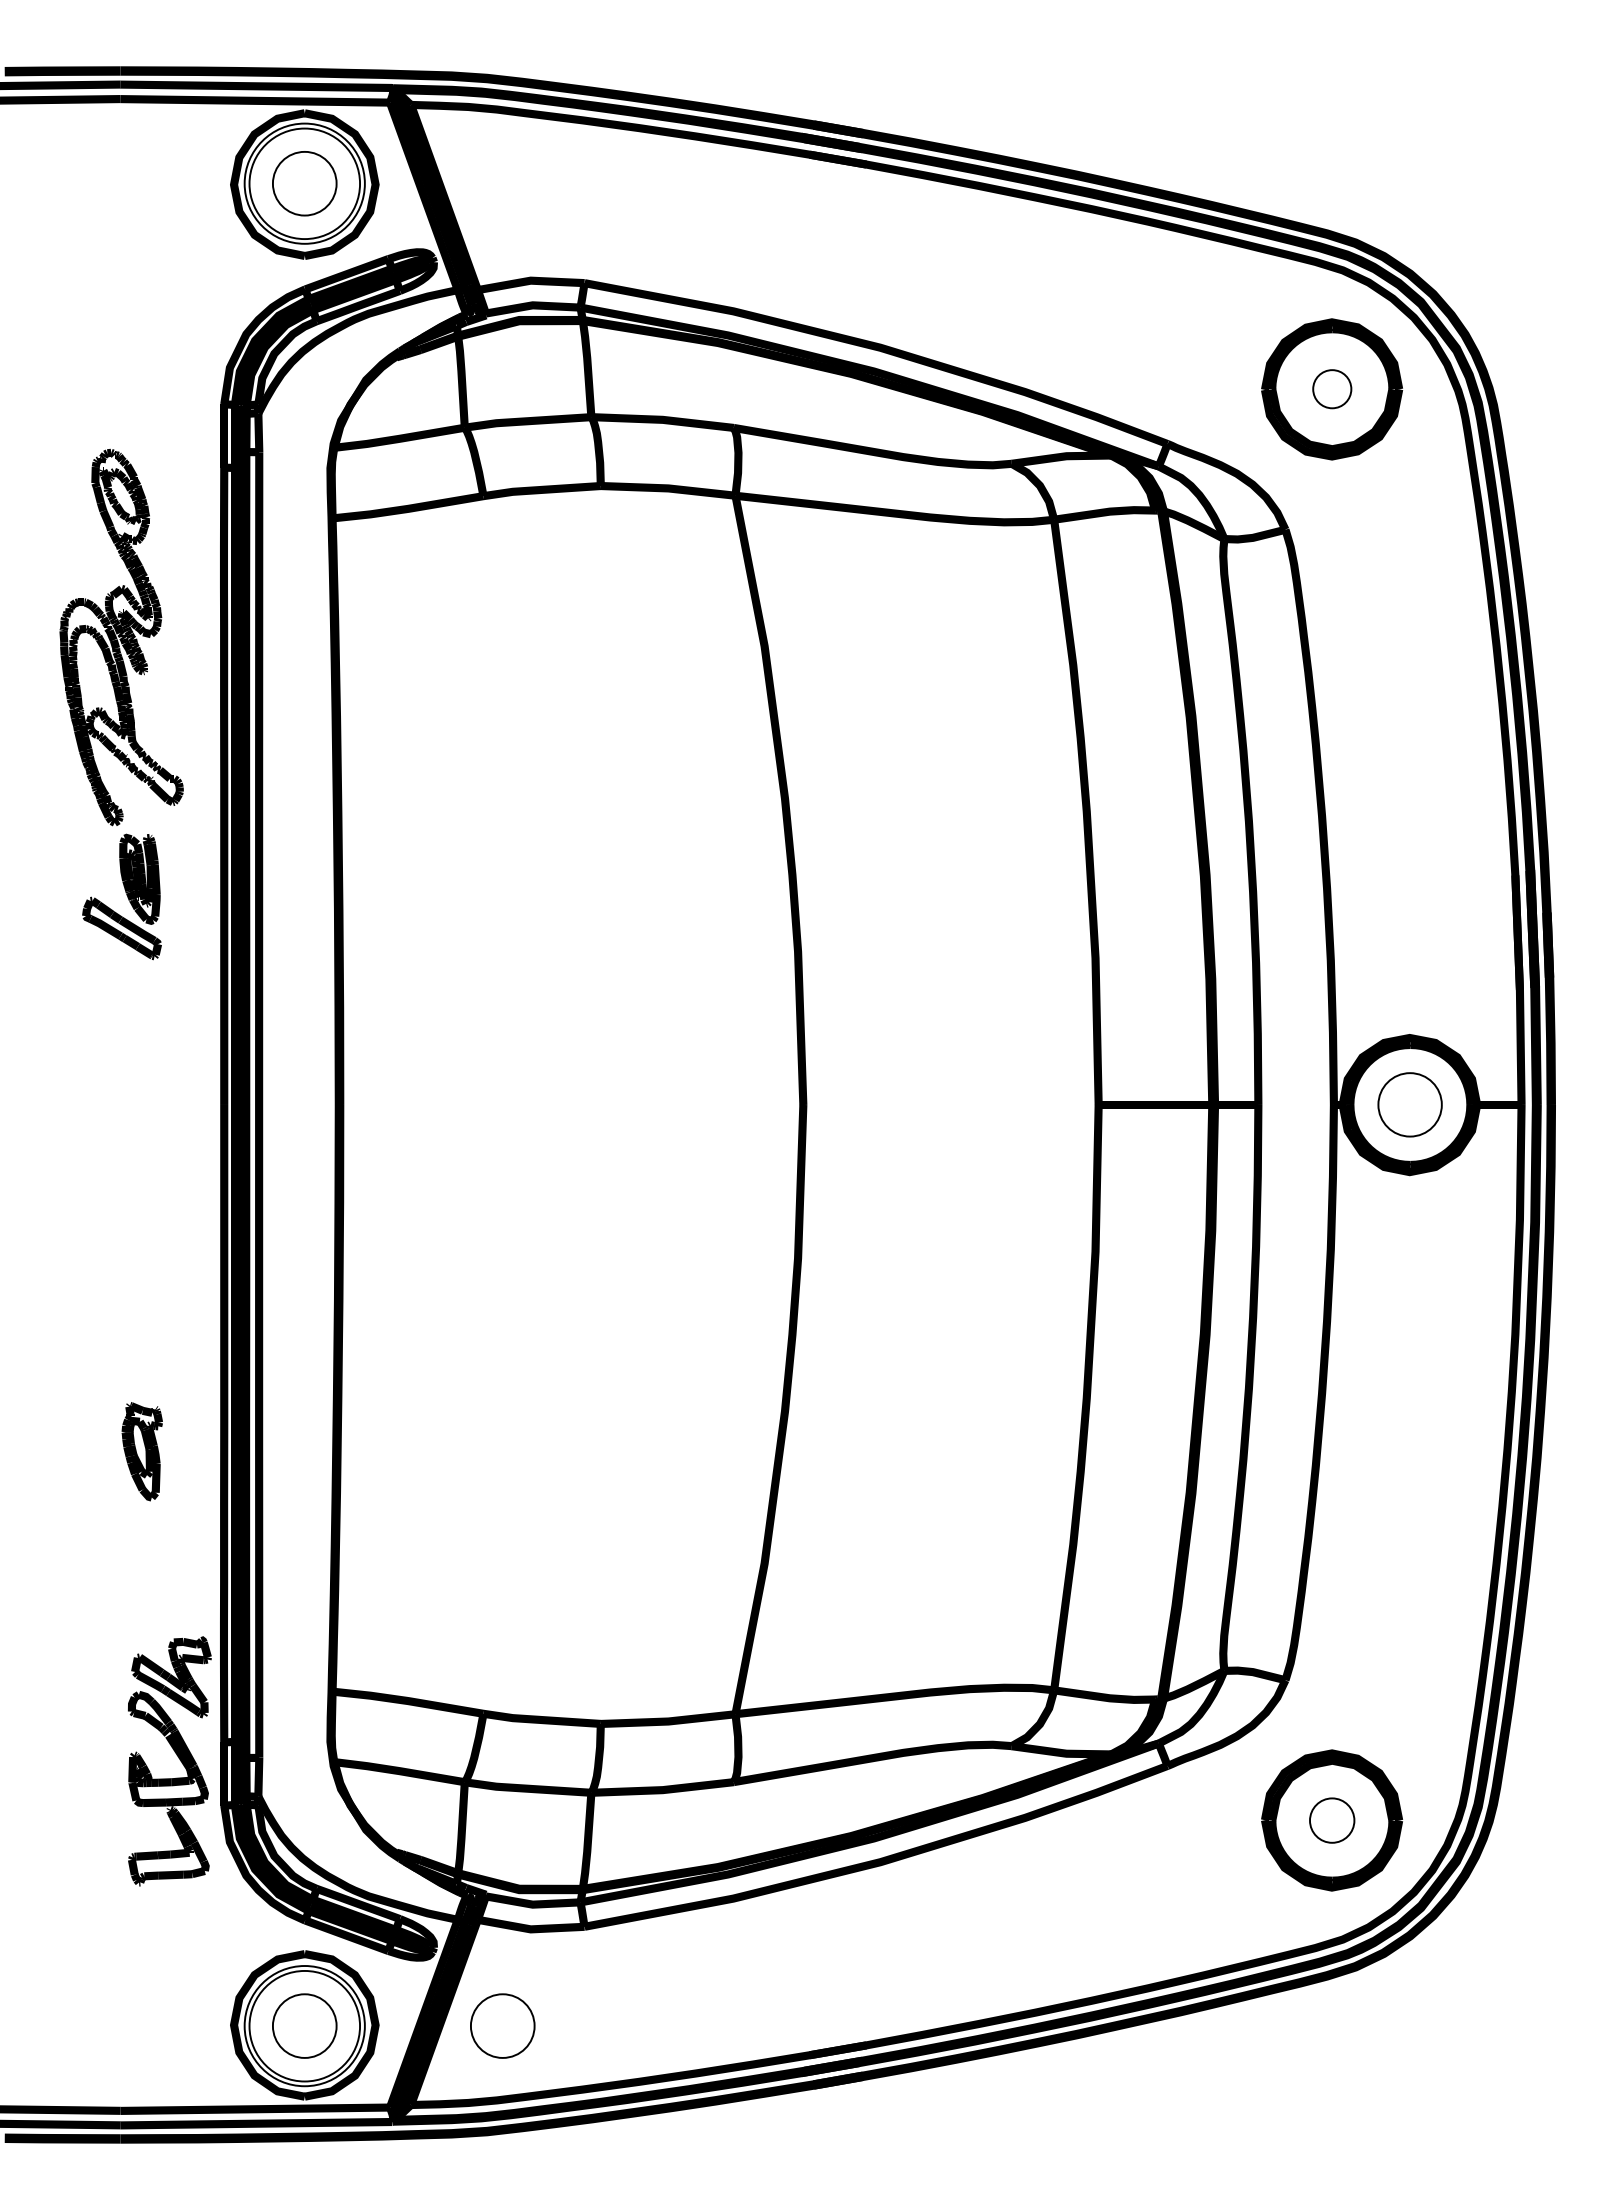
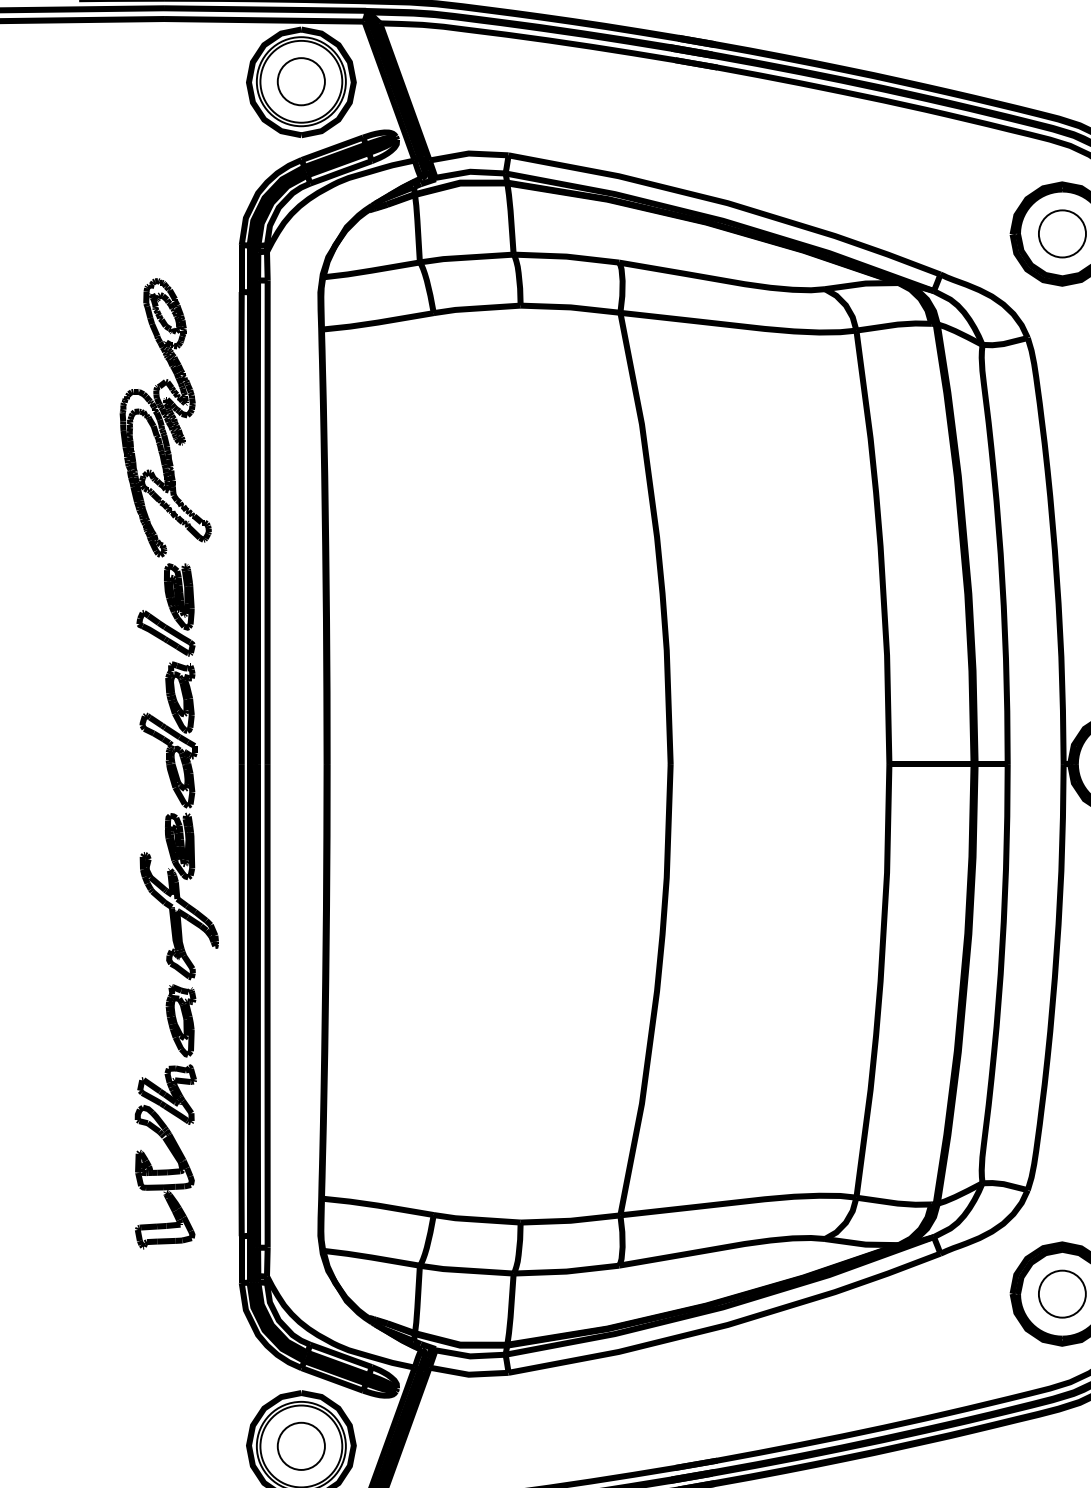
circle: (1332, 389) -> (1062, 234), size x1.67
part: (139, 1181) -> (178, 820), added
part: (176, 1755) -> (170, 1152), moved
circle: (1331, 1820) -> (1061, 1294), size x1.43
circle: (502, 2025) -> (447, 1445), removed

